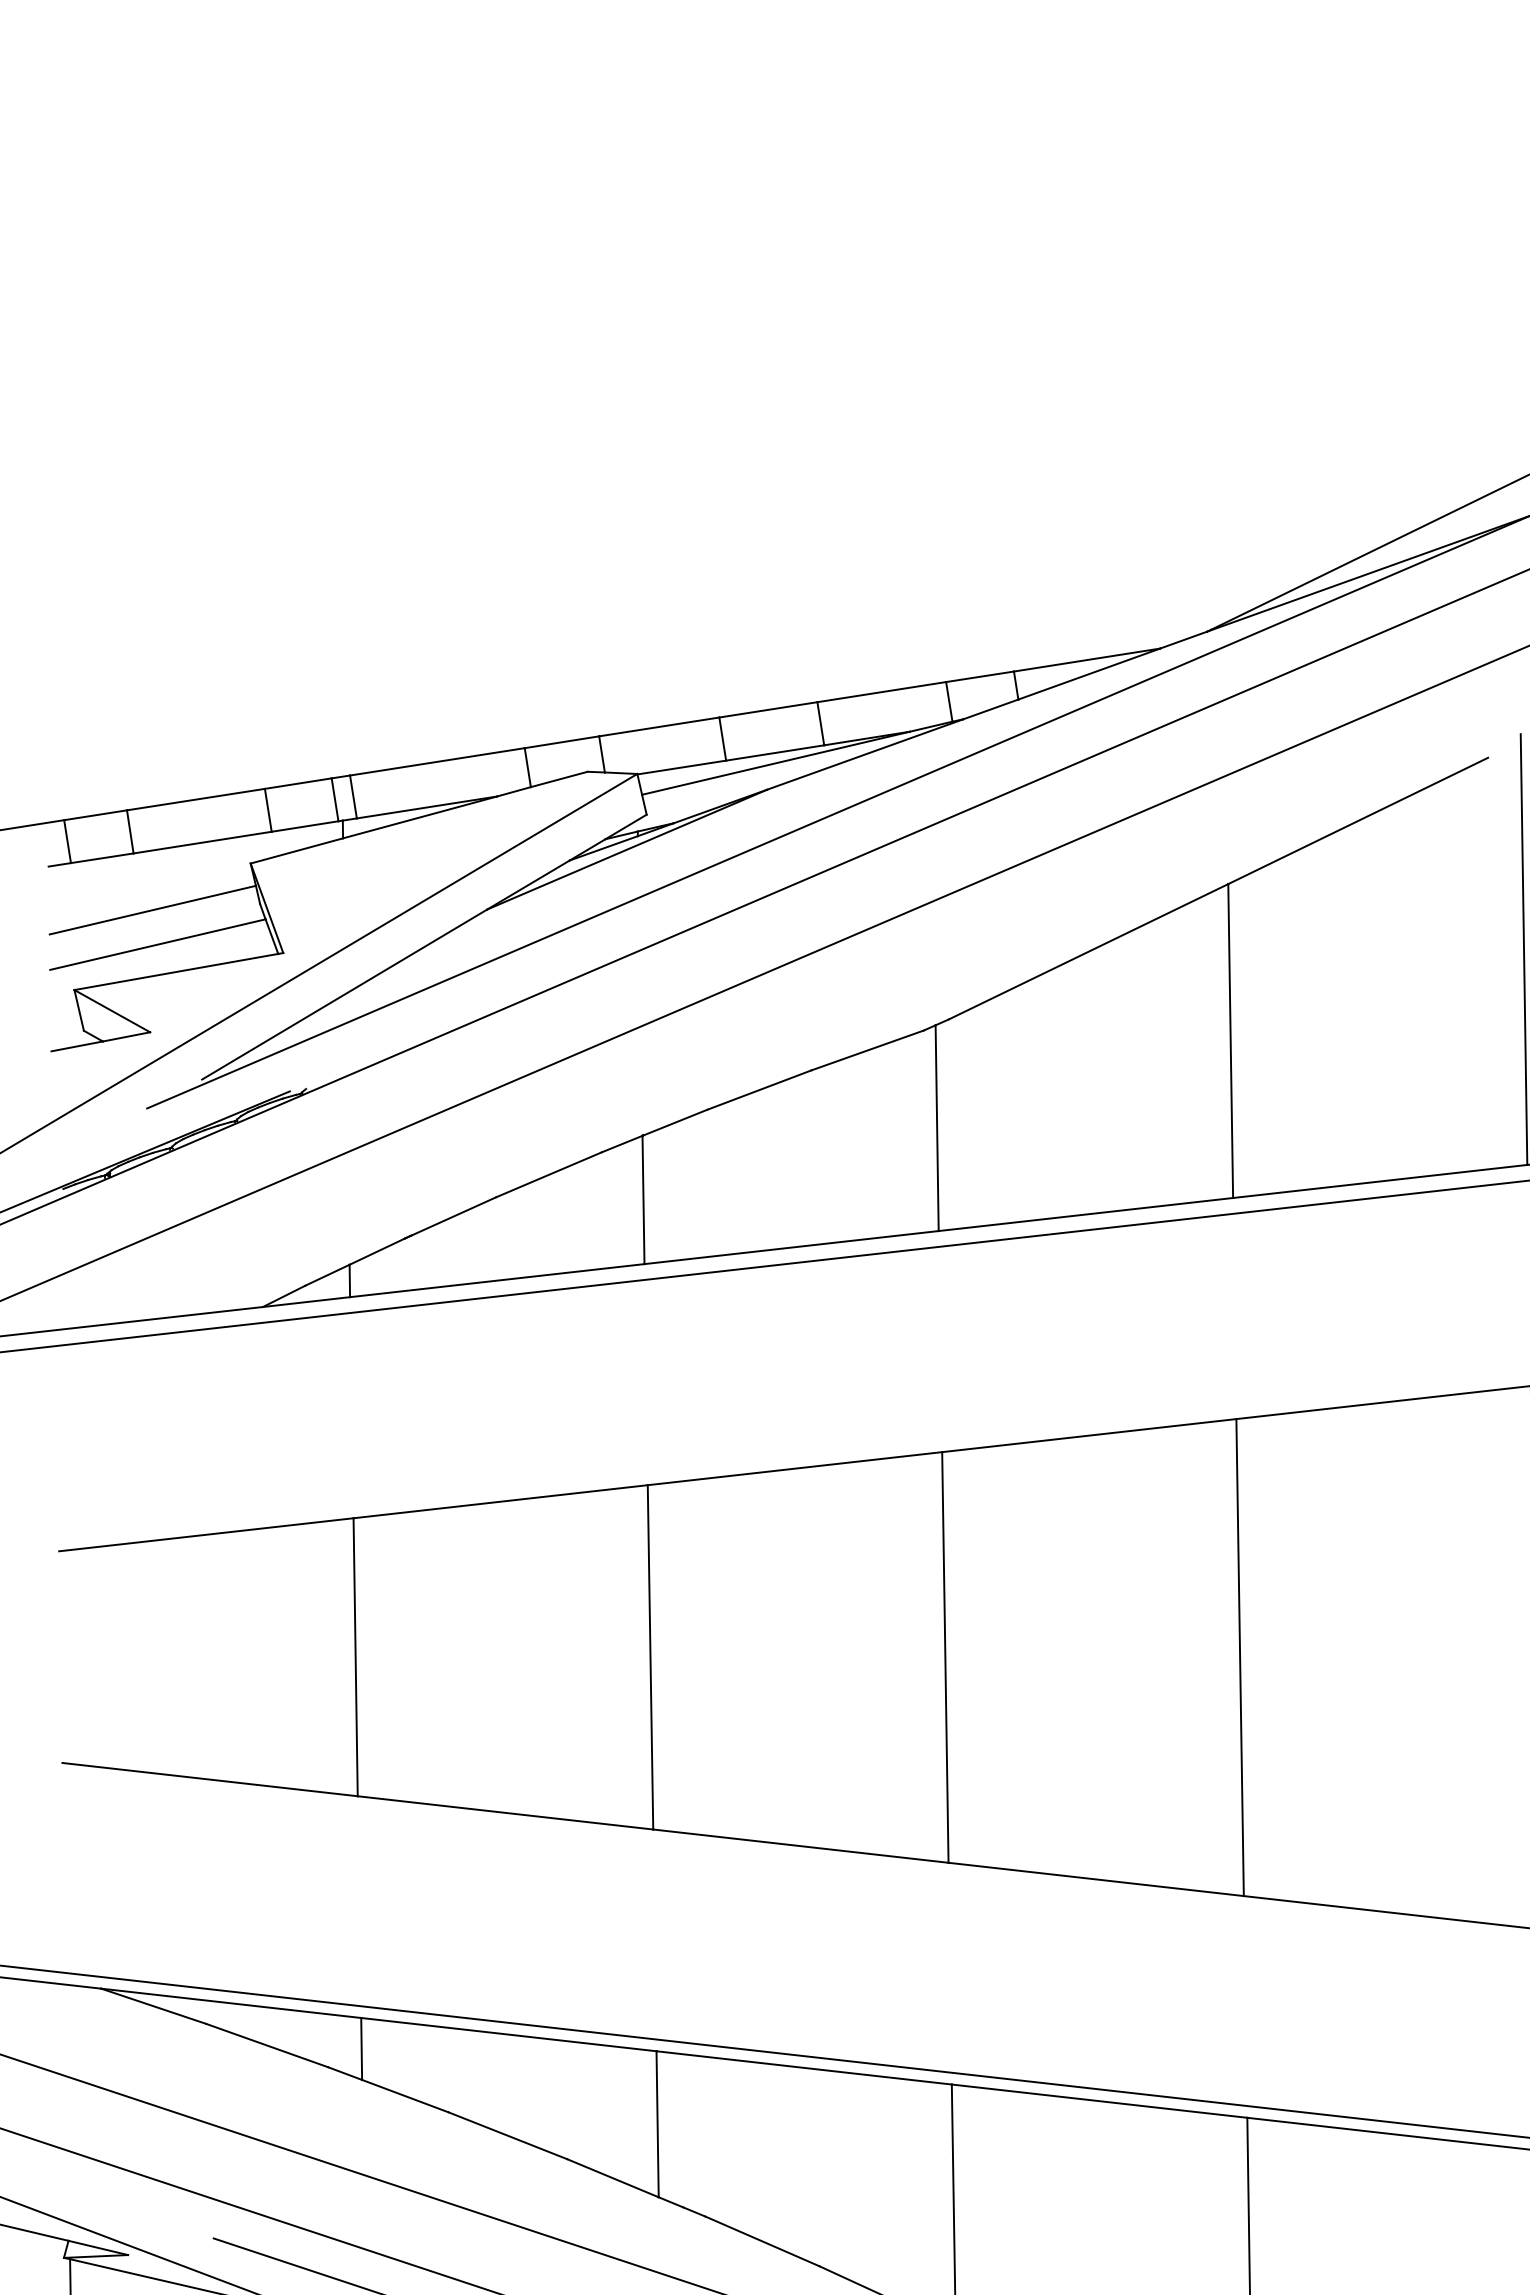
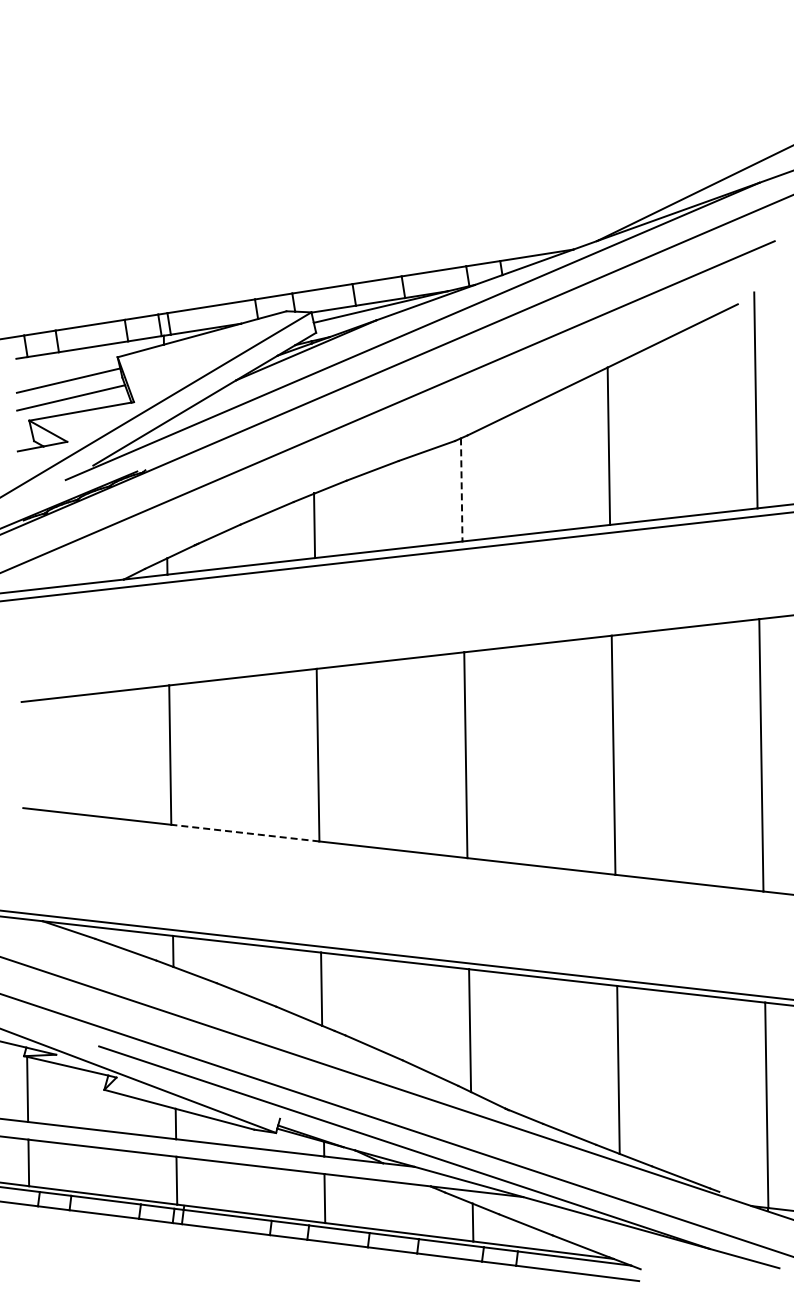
line: (936, 1127) -> (461, 489), solid -> dashed
line: (505, 1813) -> (245, 833), solid -> dashed

